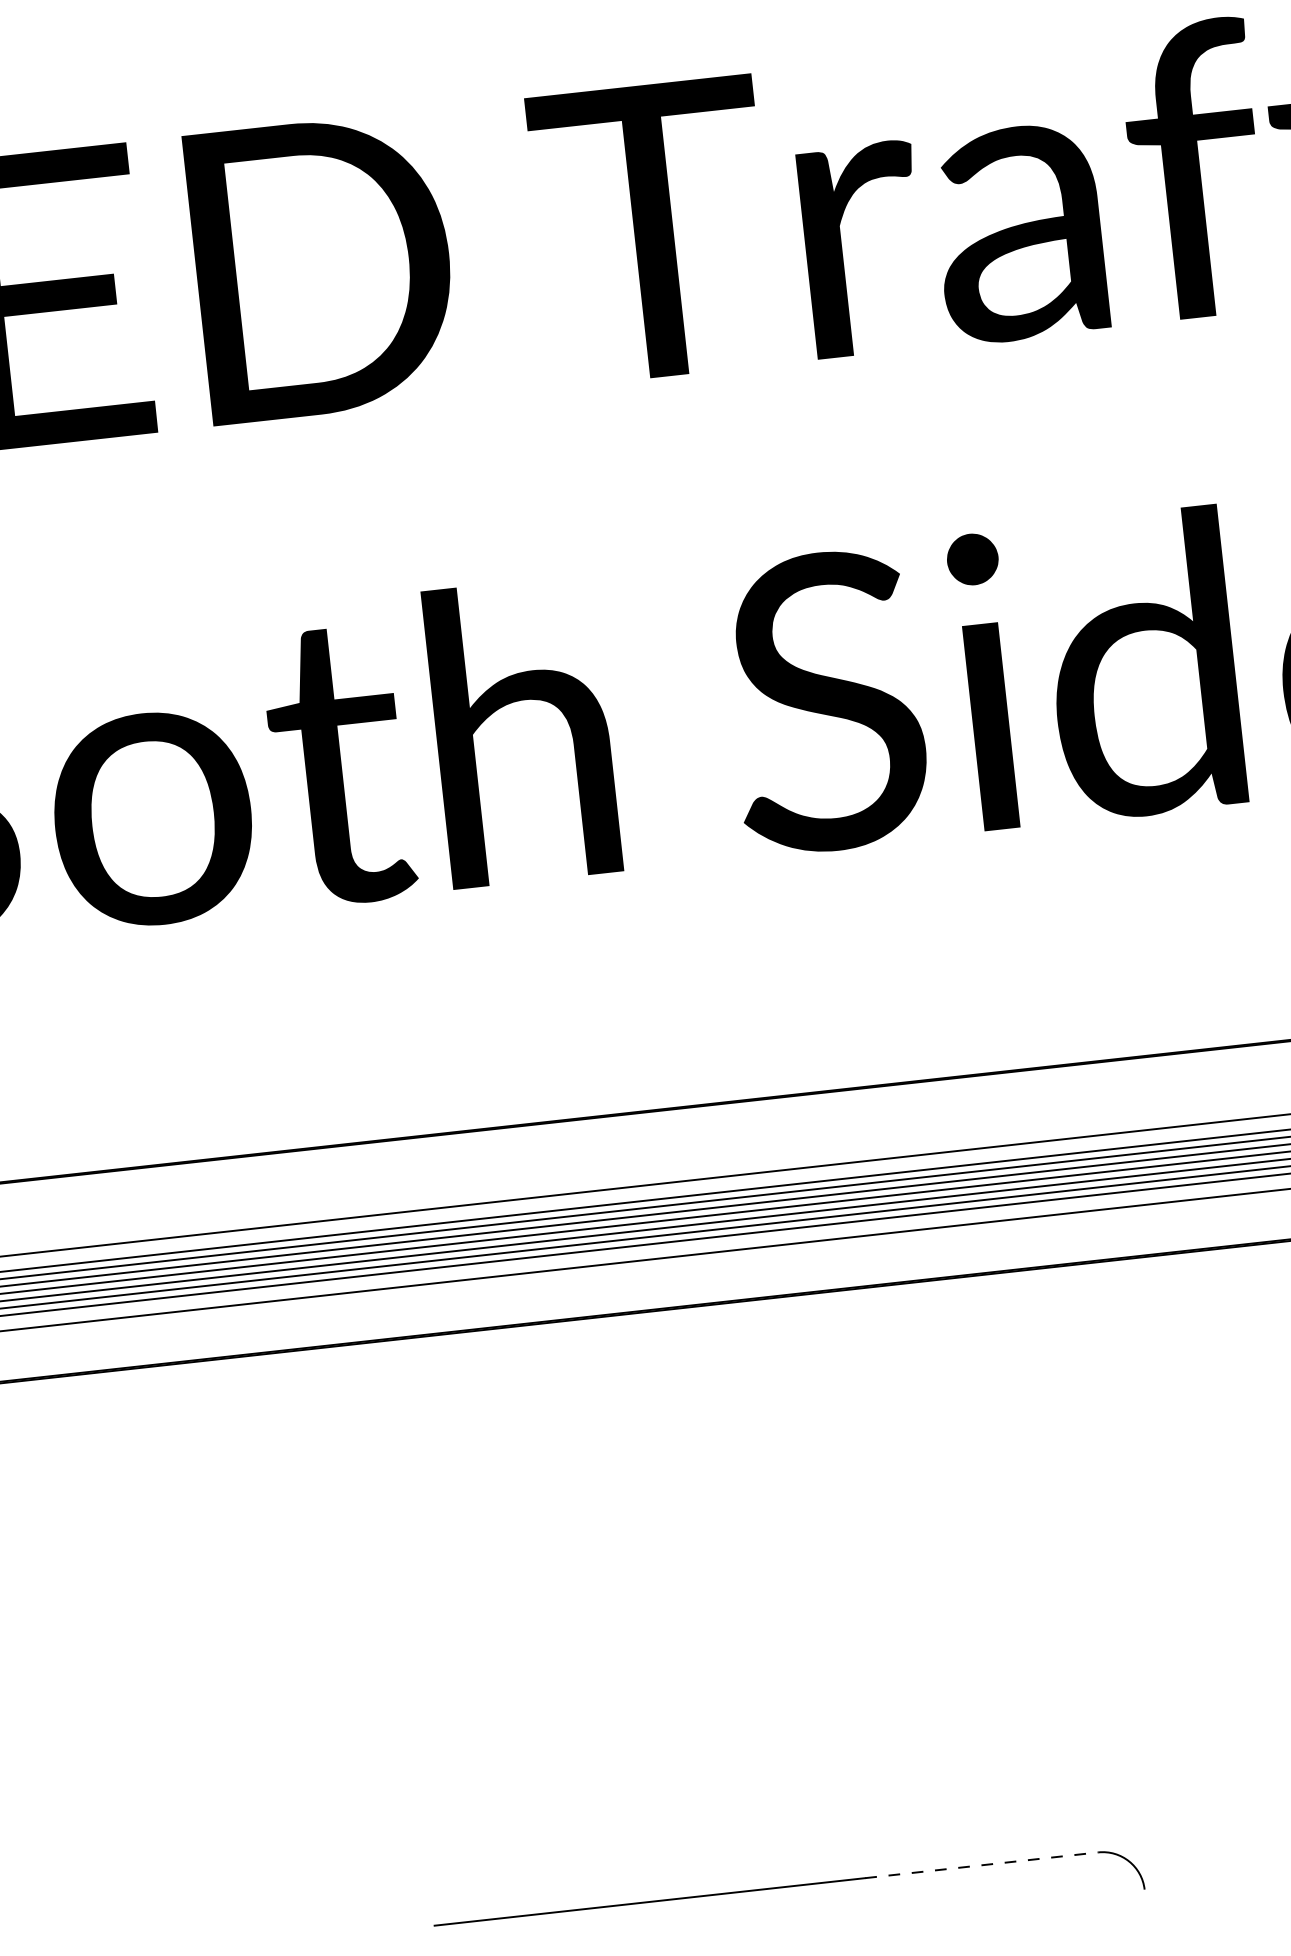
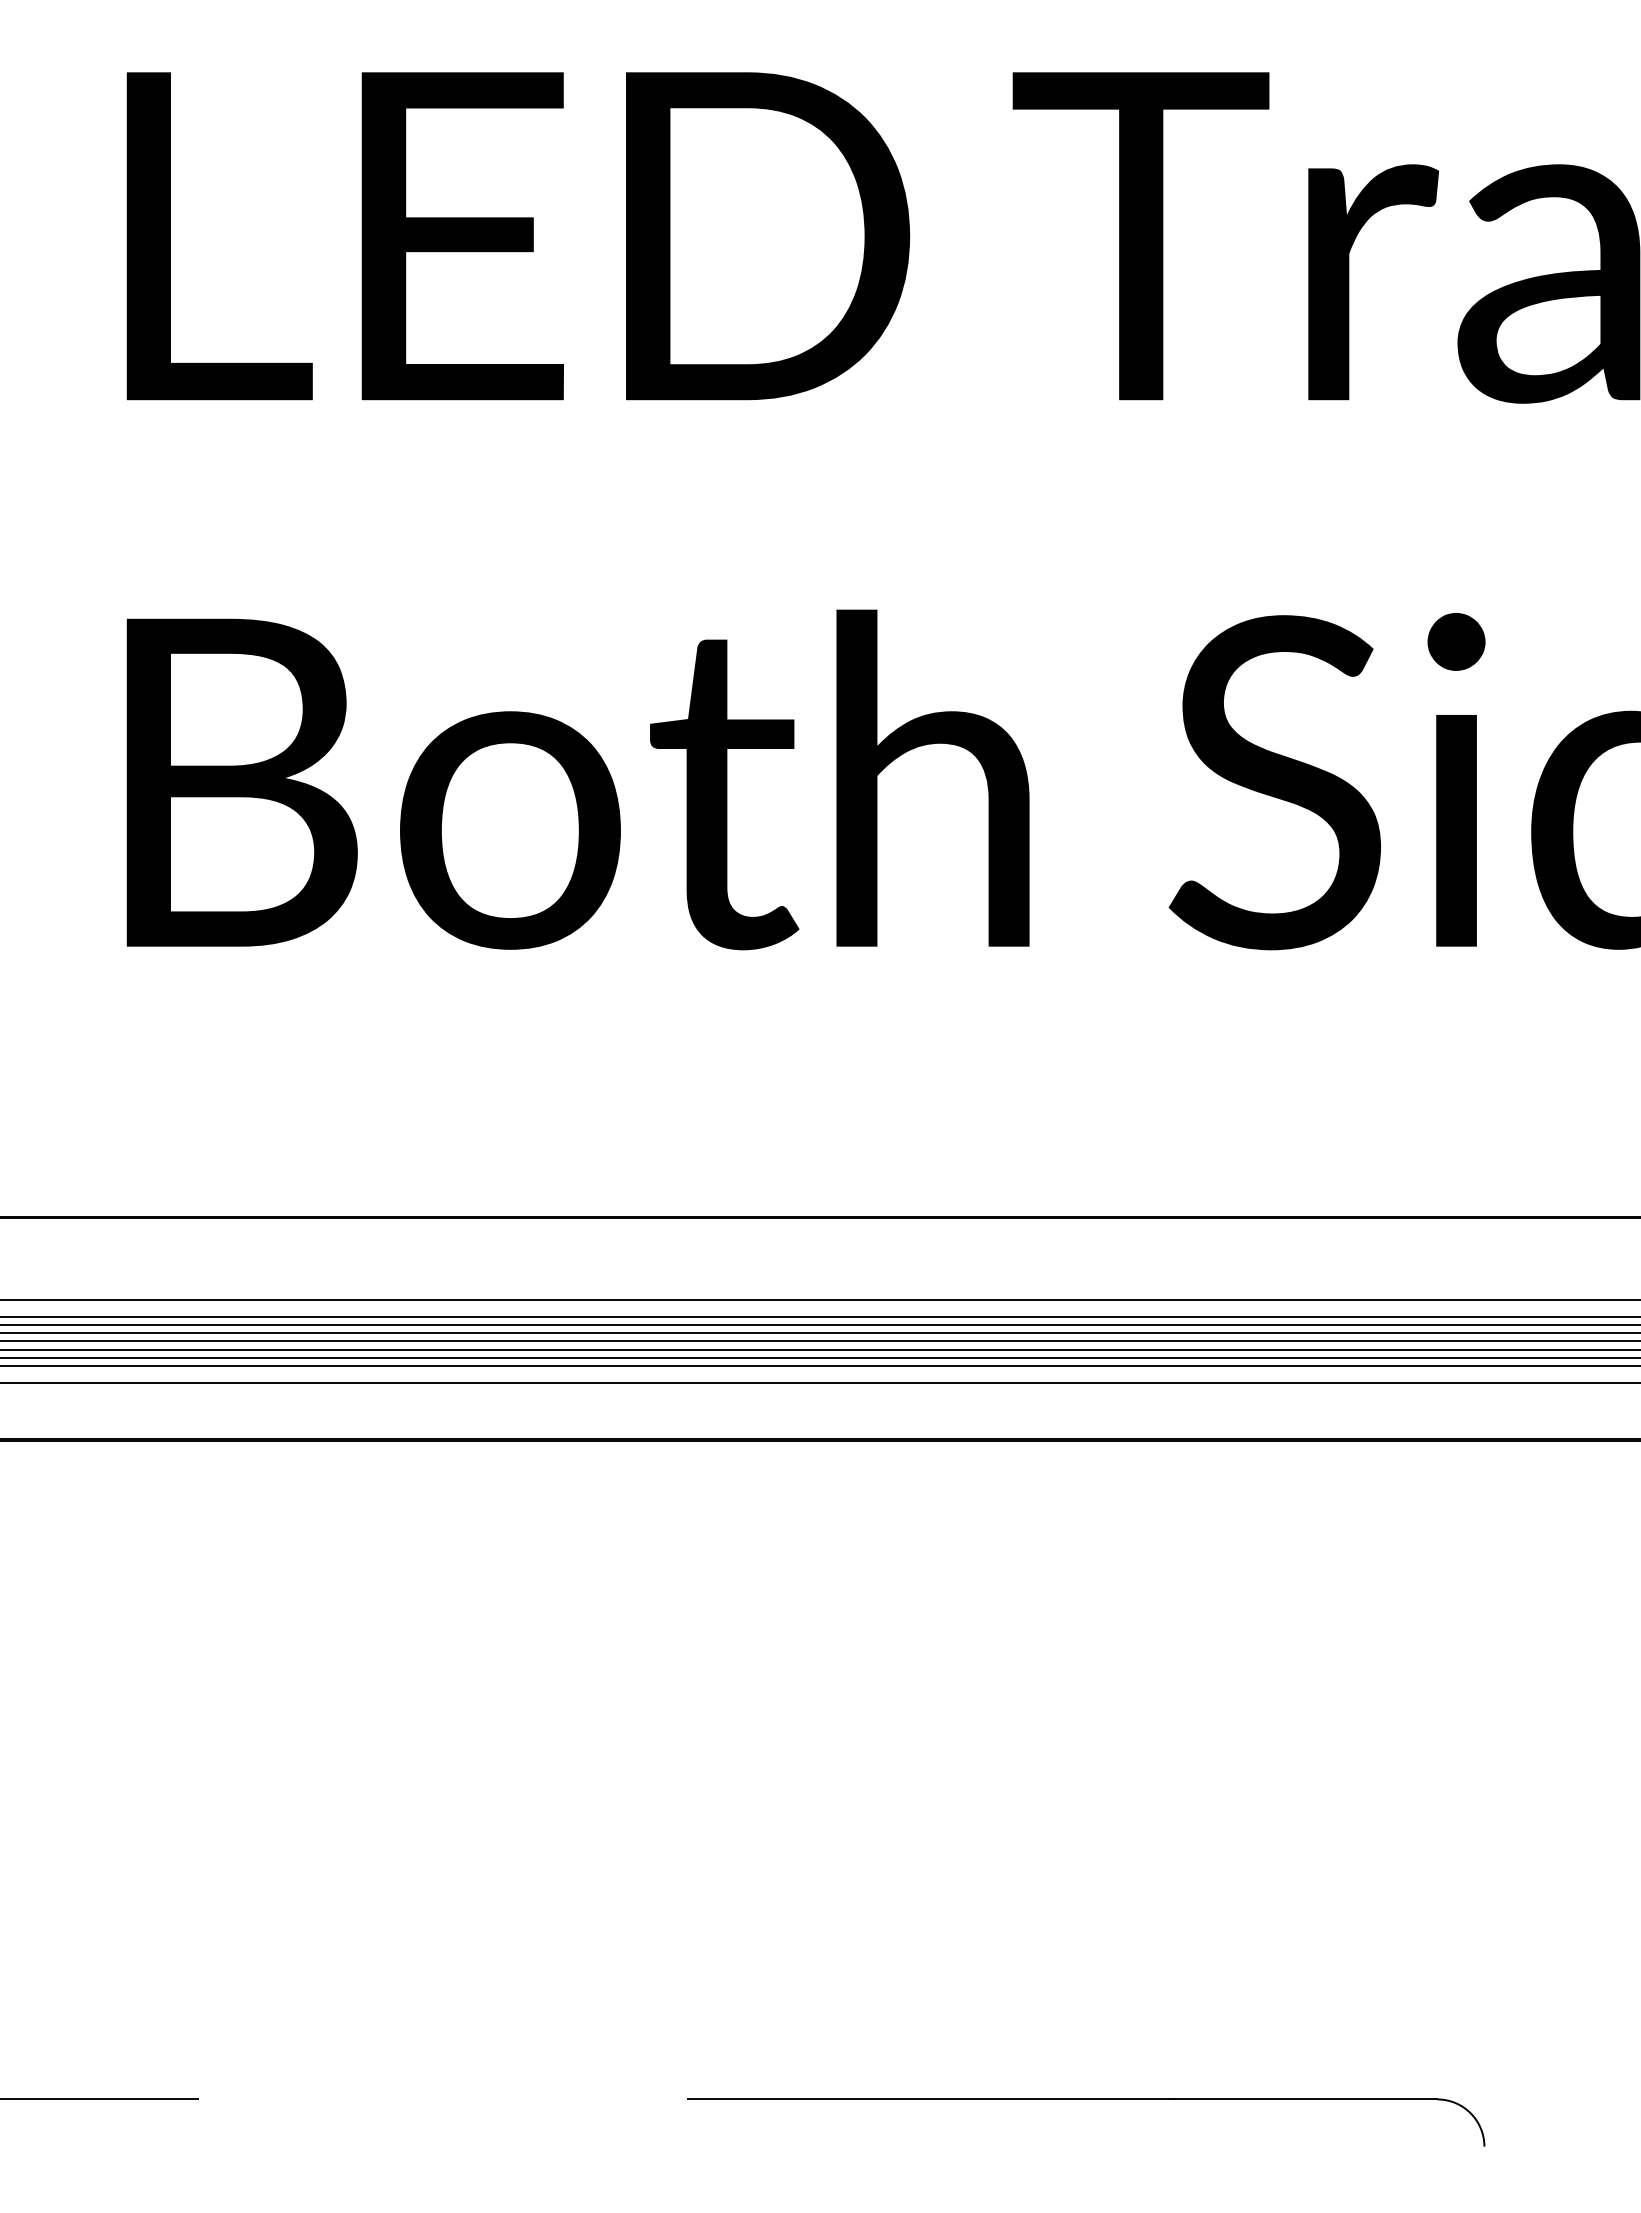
line: (982, 1865) -> (1306, 2099), dashed -> solid

